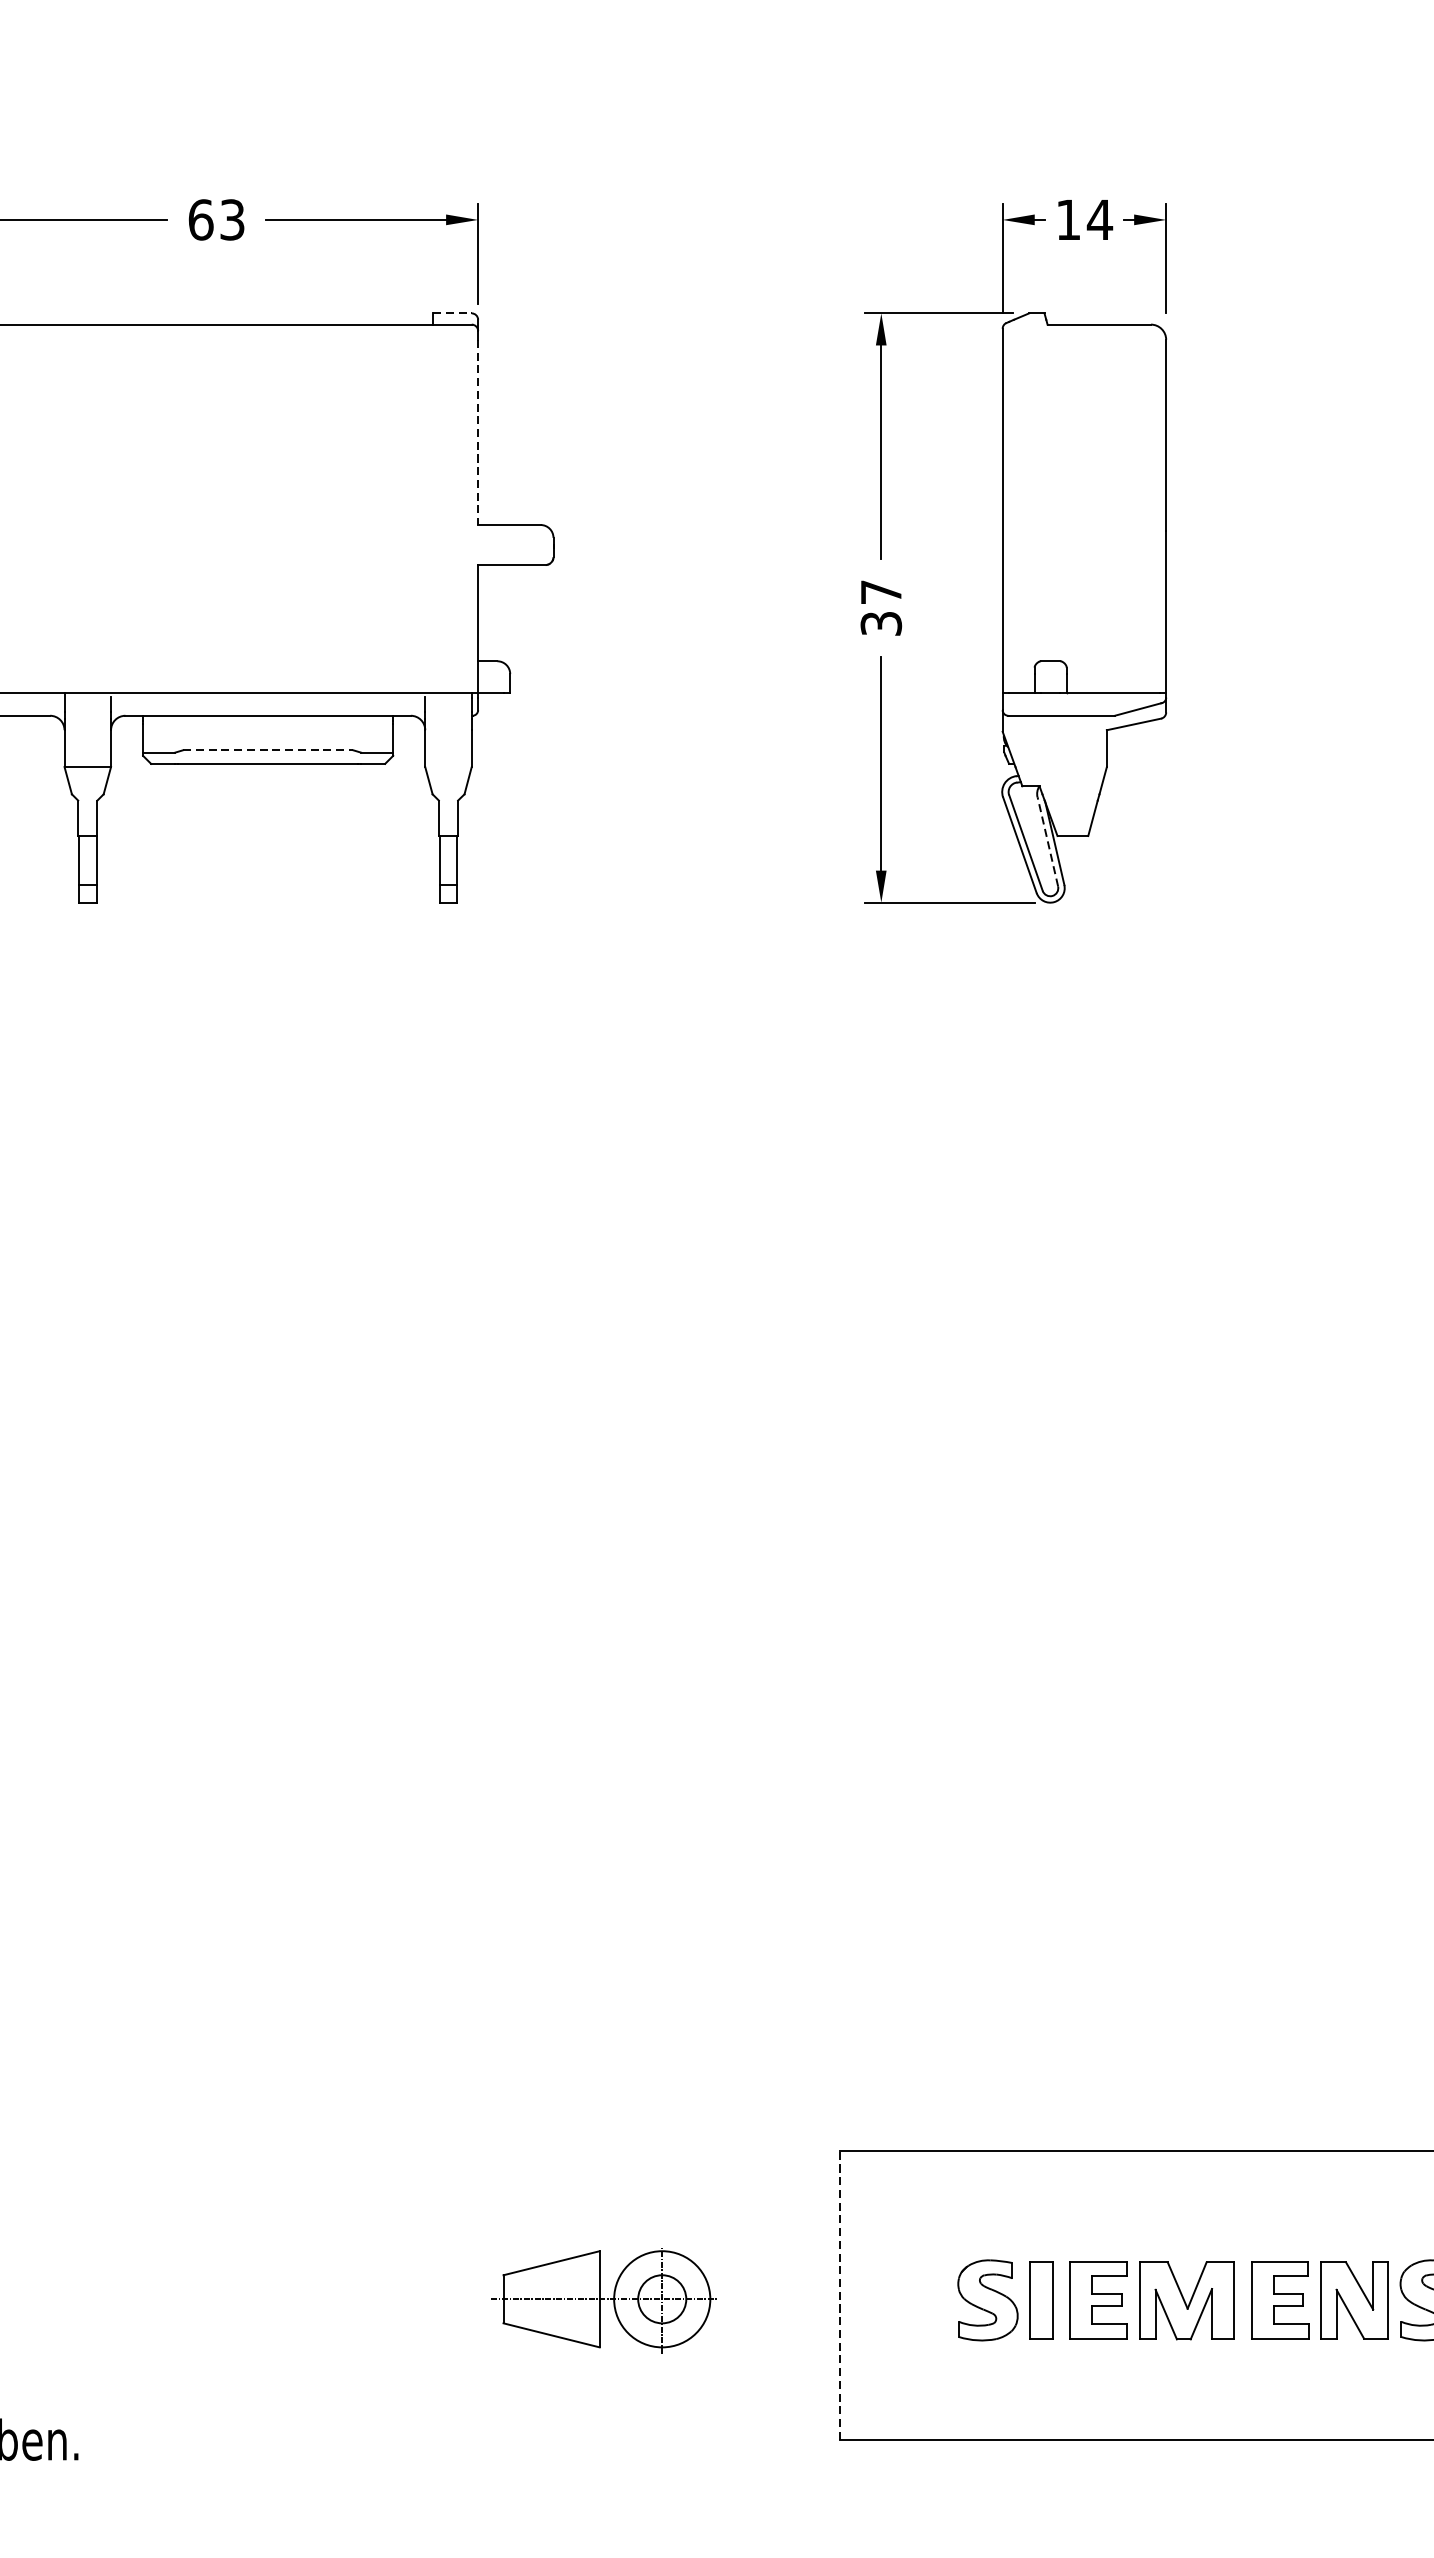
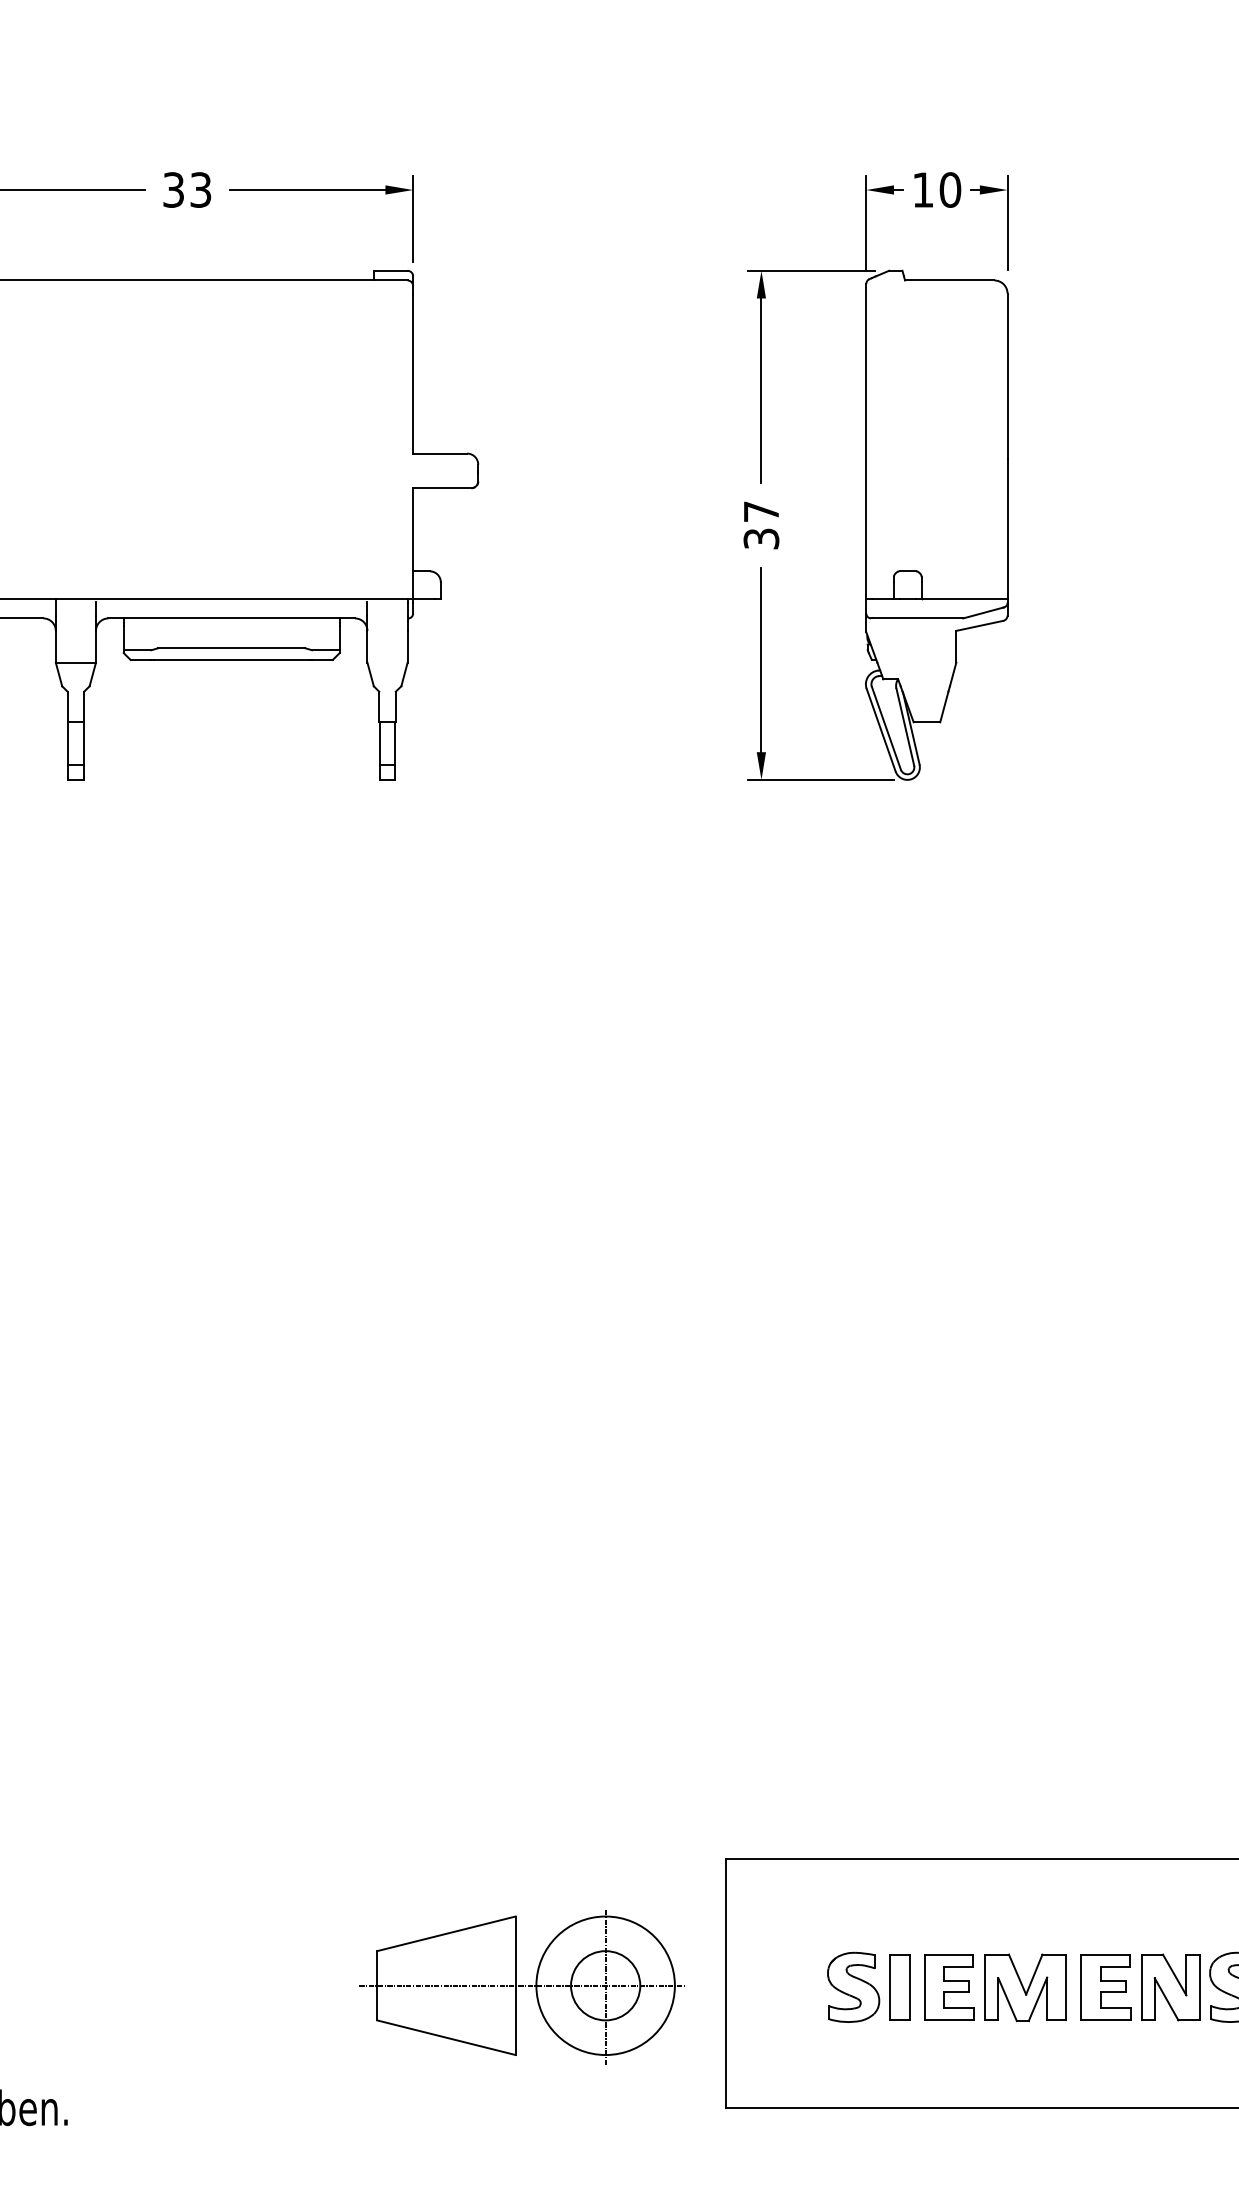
text: (200, 219) -> (173, 189), 63 -> 33
text: (1100, 219) -> (950, 189), 14 -> 10
line: (451, 313) -> (390, 270), dashed -> solid
line: (478, 432) -> (413, 373), dashed -> solid
line: (269, 750) -> (232, 648), dashed -> solid
line: (1048, 842) -> (905, 727), dashed -> solid
line: (840, 2295) -> (726, 1983), dashed -> solid
part: (603, 2300) -> (521, 1987), size x1.67

